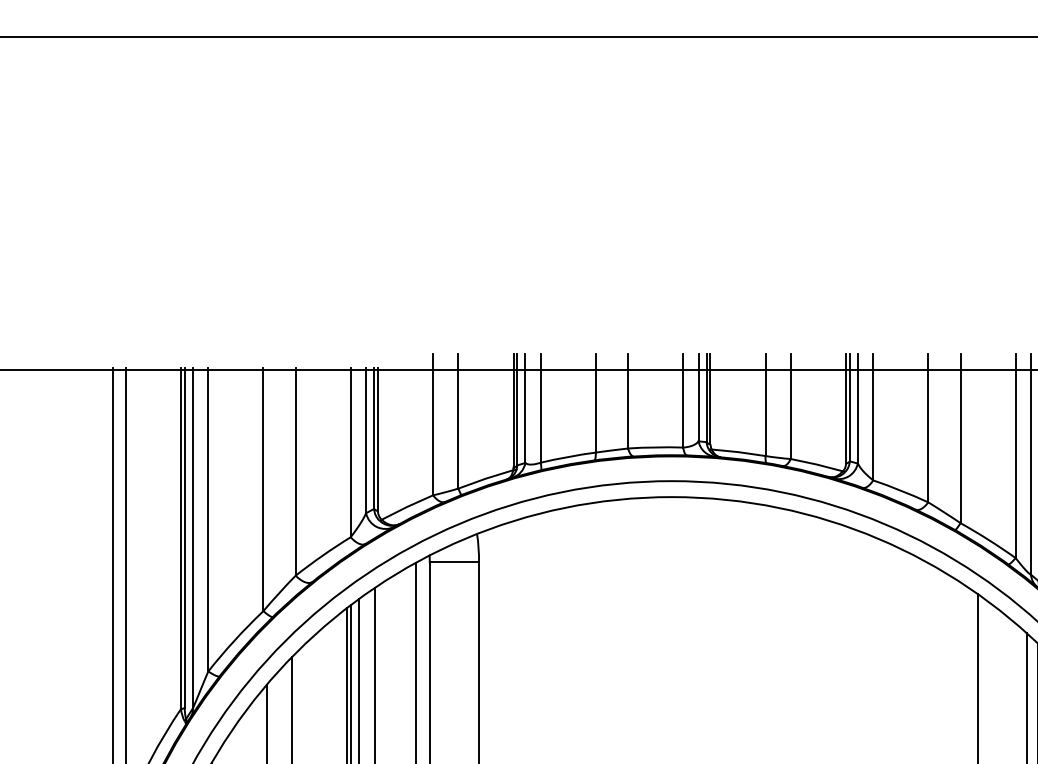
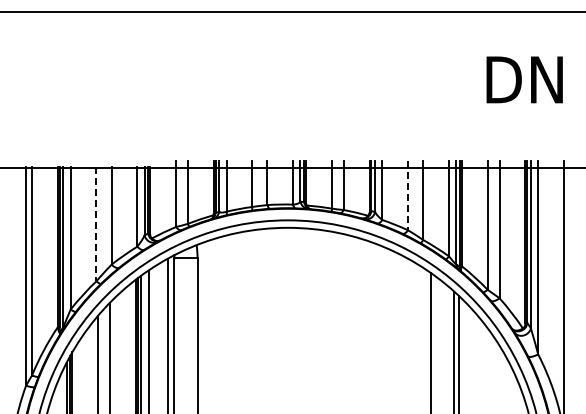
line: (929, 428) -> (408, 195), solid -> dashed
line: (263, 489) -> (96, 224), solid -> dashed

